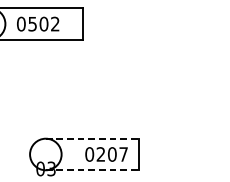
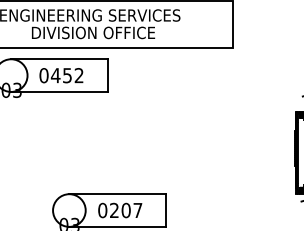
text: (38, 24) -> (61, 75), 0502 -> 0452
line: (93, 138) -> (118, 194), dashed -> solid
text: (106, 154) -> (120, 210), moved
line: (93, 169) -> (118, 226), dashed -> solid

